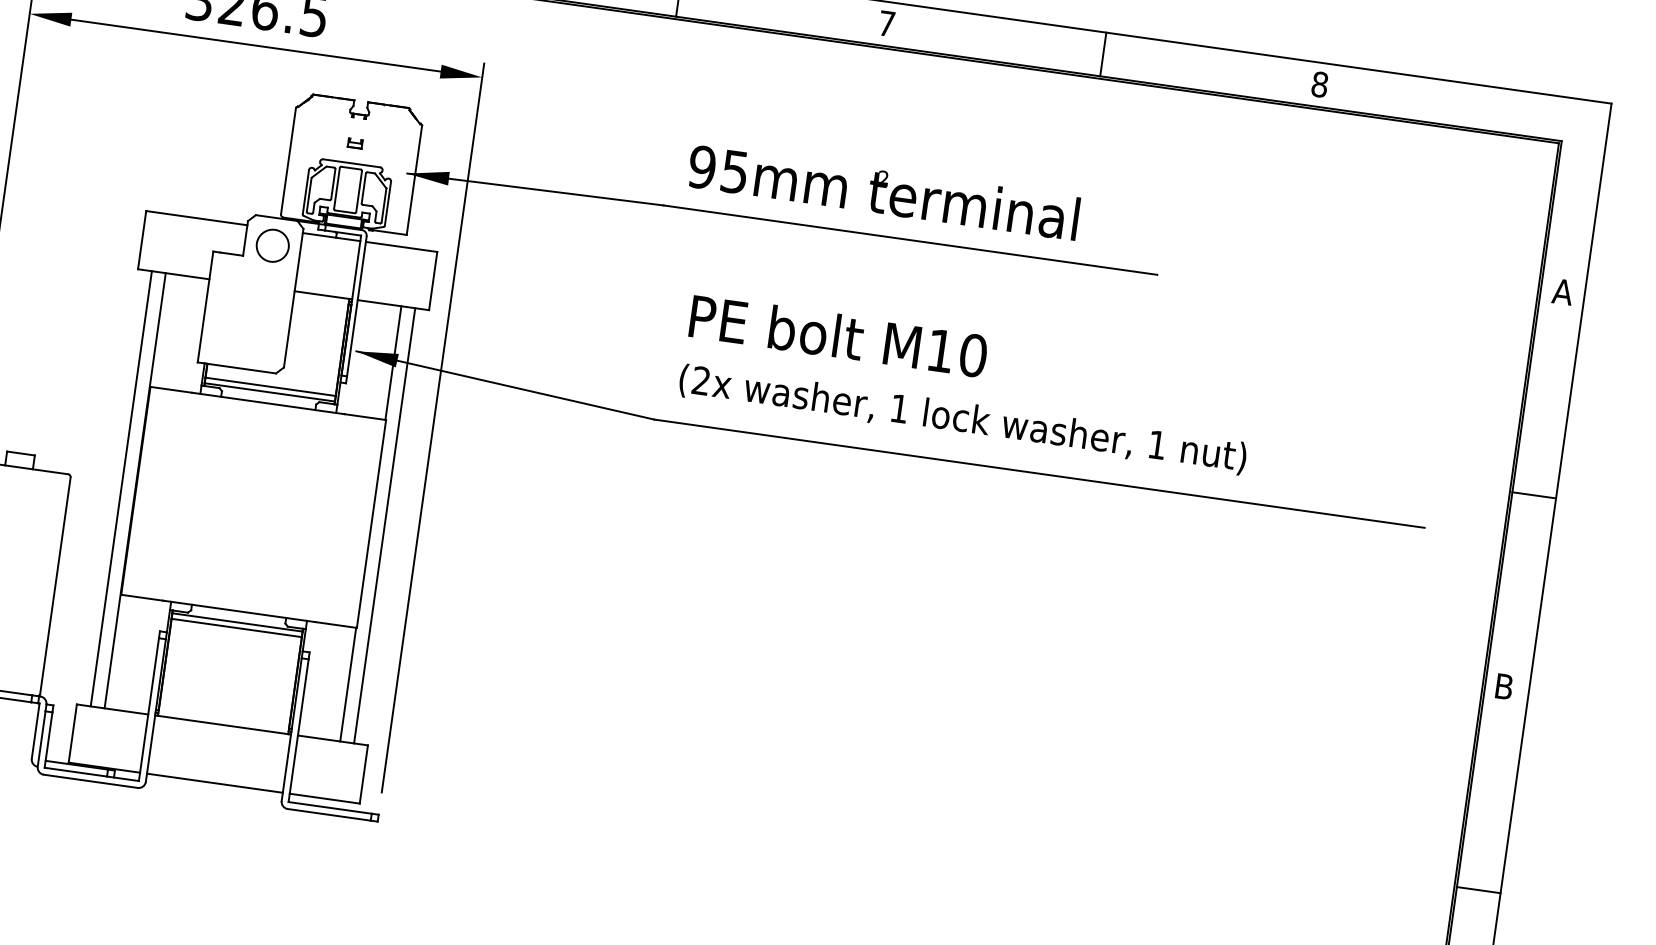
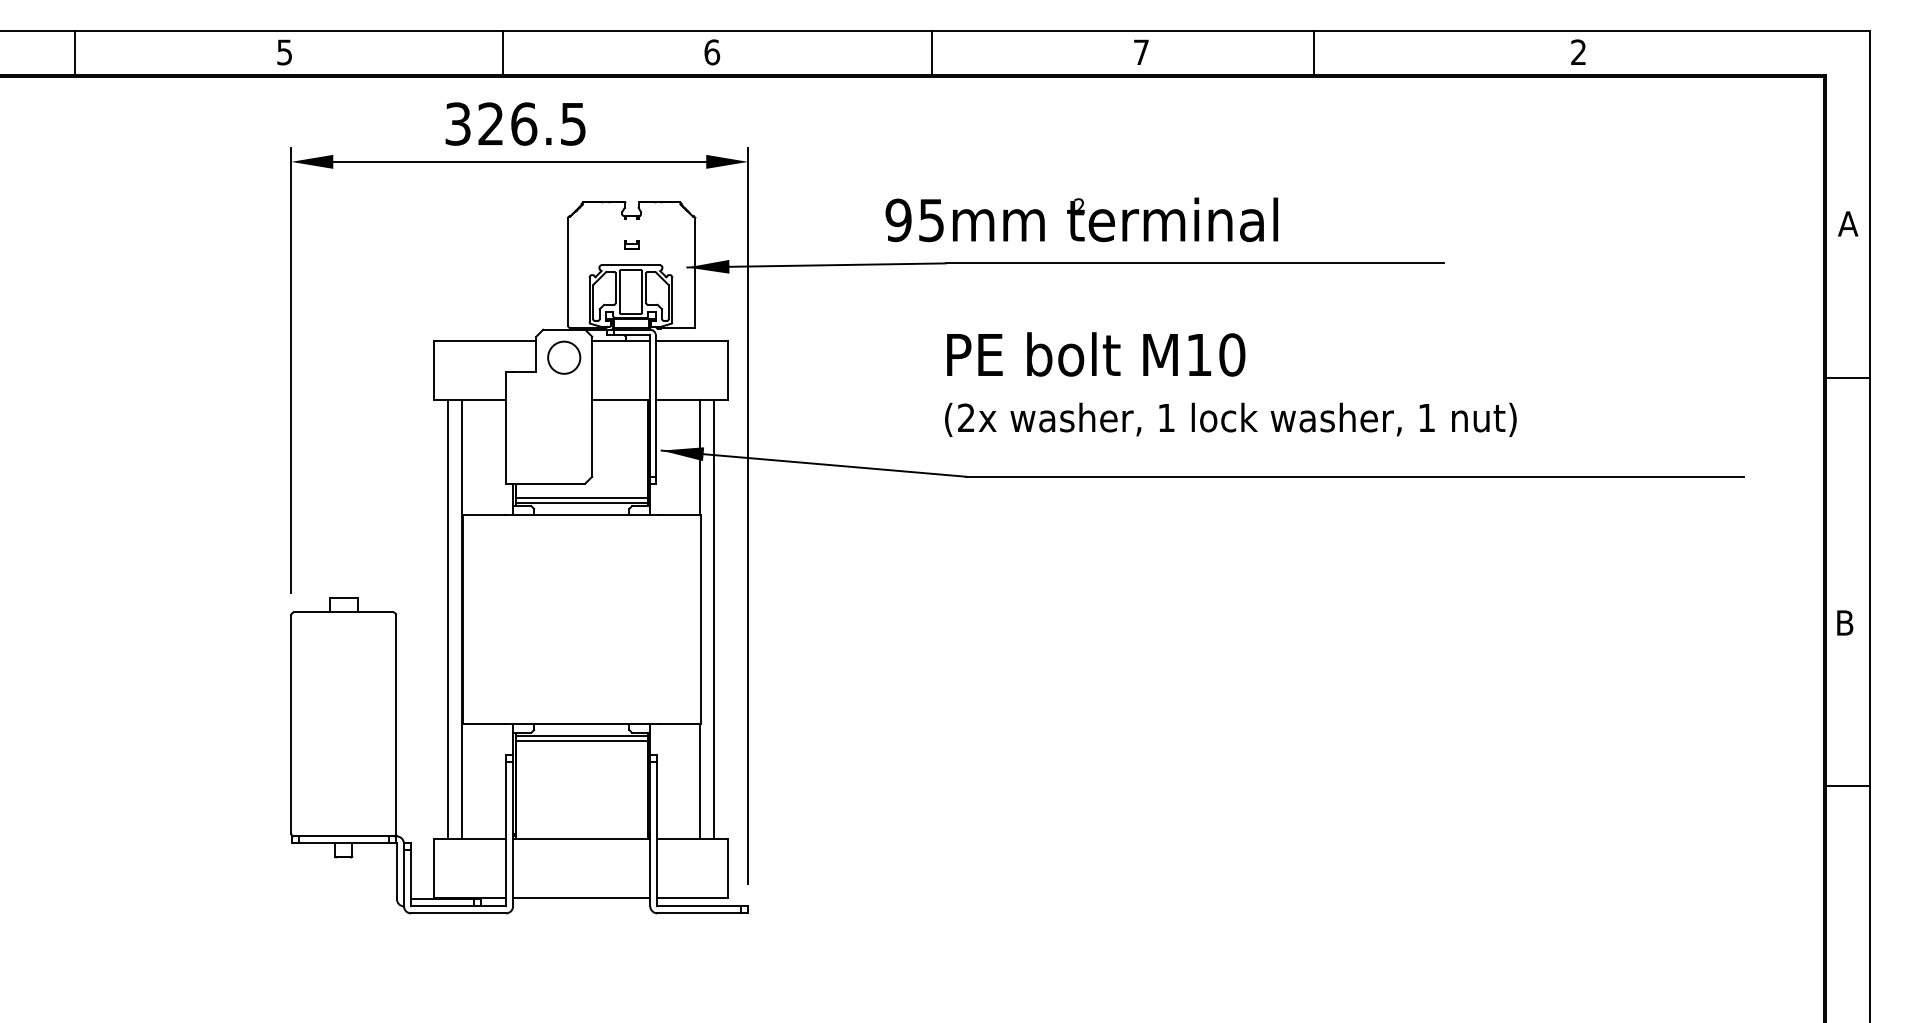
line: (1103, 54) -> (1314, 52), moved
text: (1319, 84) -> (1578, 52), 8 -> 2
text: (883, 192) -> (1081, 219), moved
text: (967, 384) -> (1230, 384), moved
line: (1534, 495) -> (1848, 378), moved
line: (1479, 889) -> (1848, 785), moved

